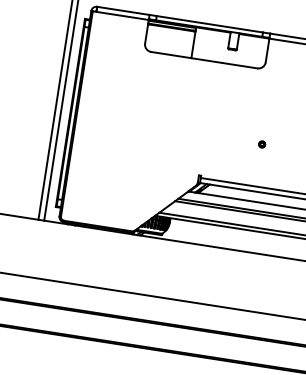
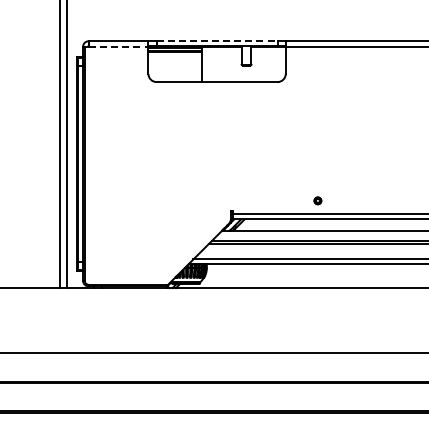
line: (122, 15) -> (118, 46), solid -> dashed
line: (210, 24) -> (217, 41), solid -> dashed
part: (261, 144) -> (317, 200), moved

